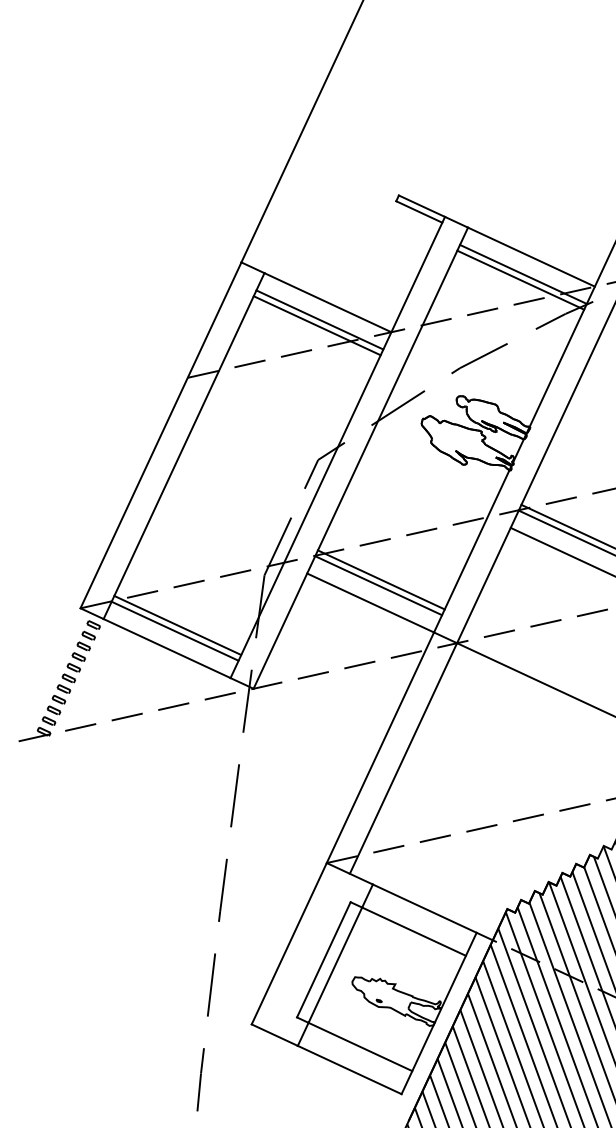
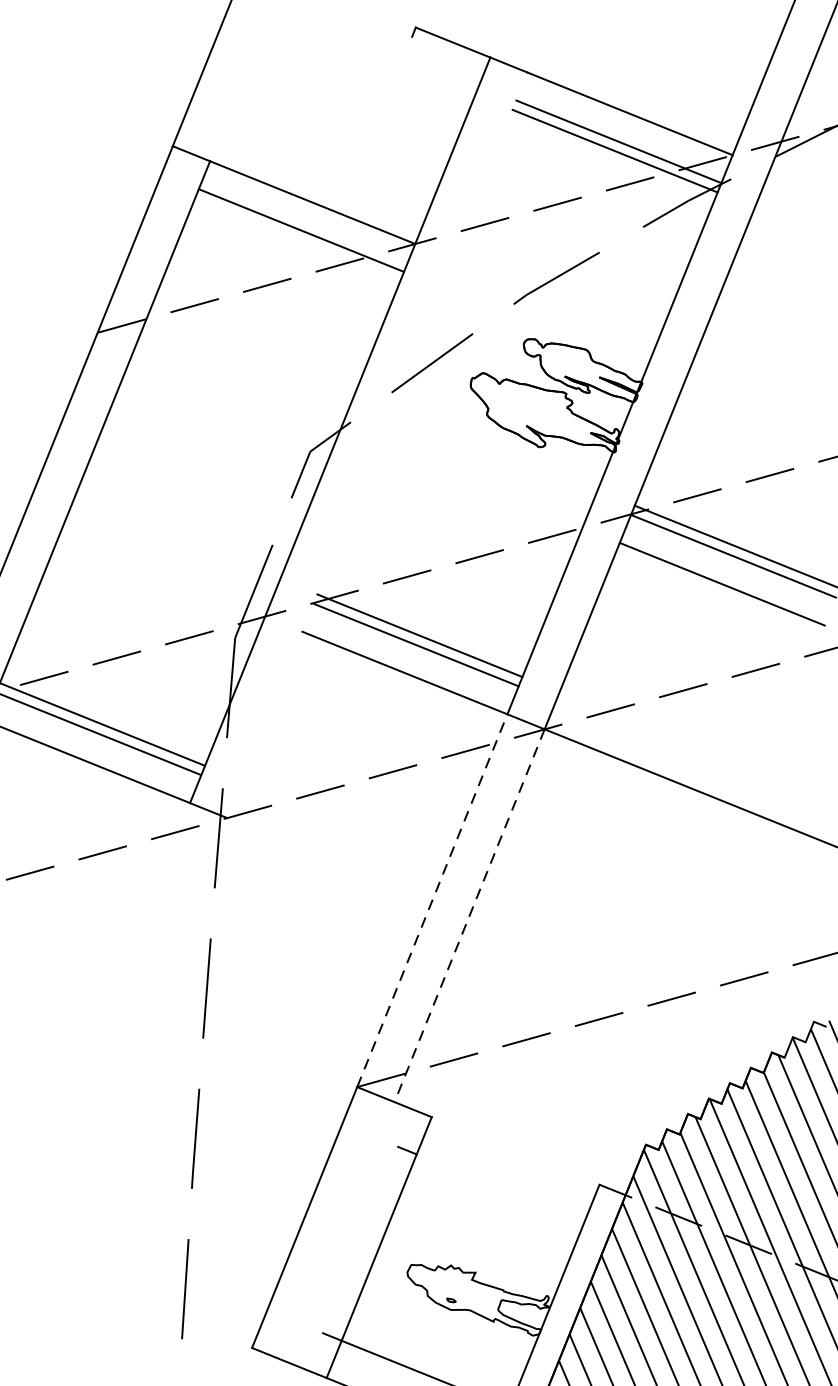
line: (419, 211) -> (449, 51), removed
line: (316, 325) -> (296, 239), removed
line: (360, 457) -> (376, 444), removed
line: (380, 747) -> (432, 900), solid -> dashed
line: (403, 758) -> (469, 915), solid -> dashed
line: (424, 908) -> (515, 1150), removed
line: (413, 931) -> (499, 1187), removed
line: (323, 959) -> (360, 1239), removed

